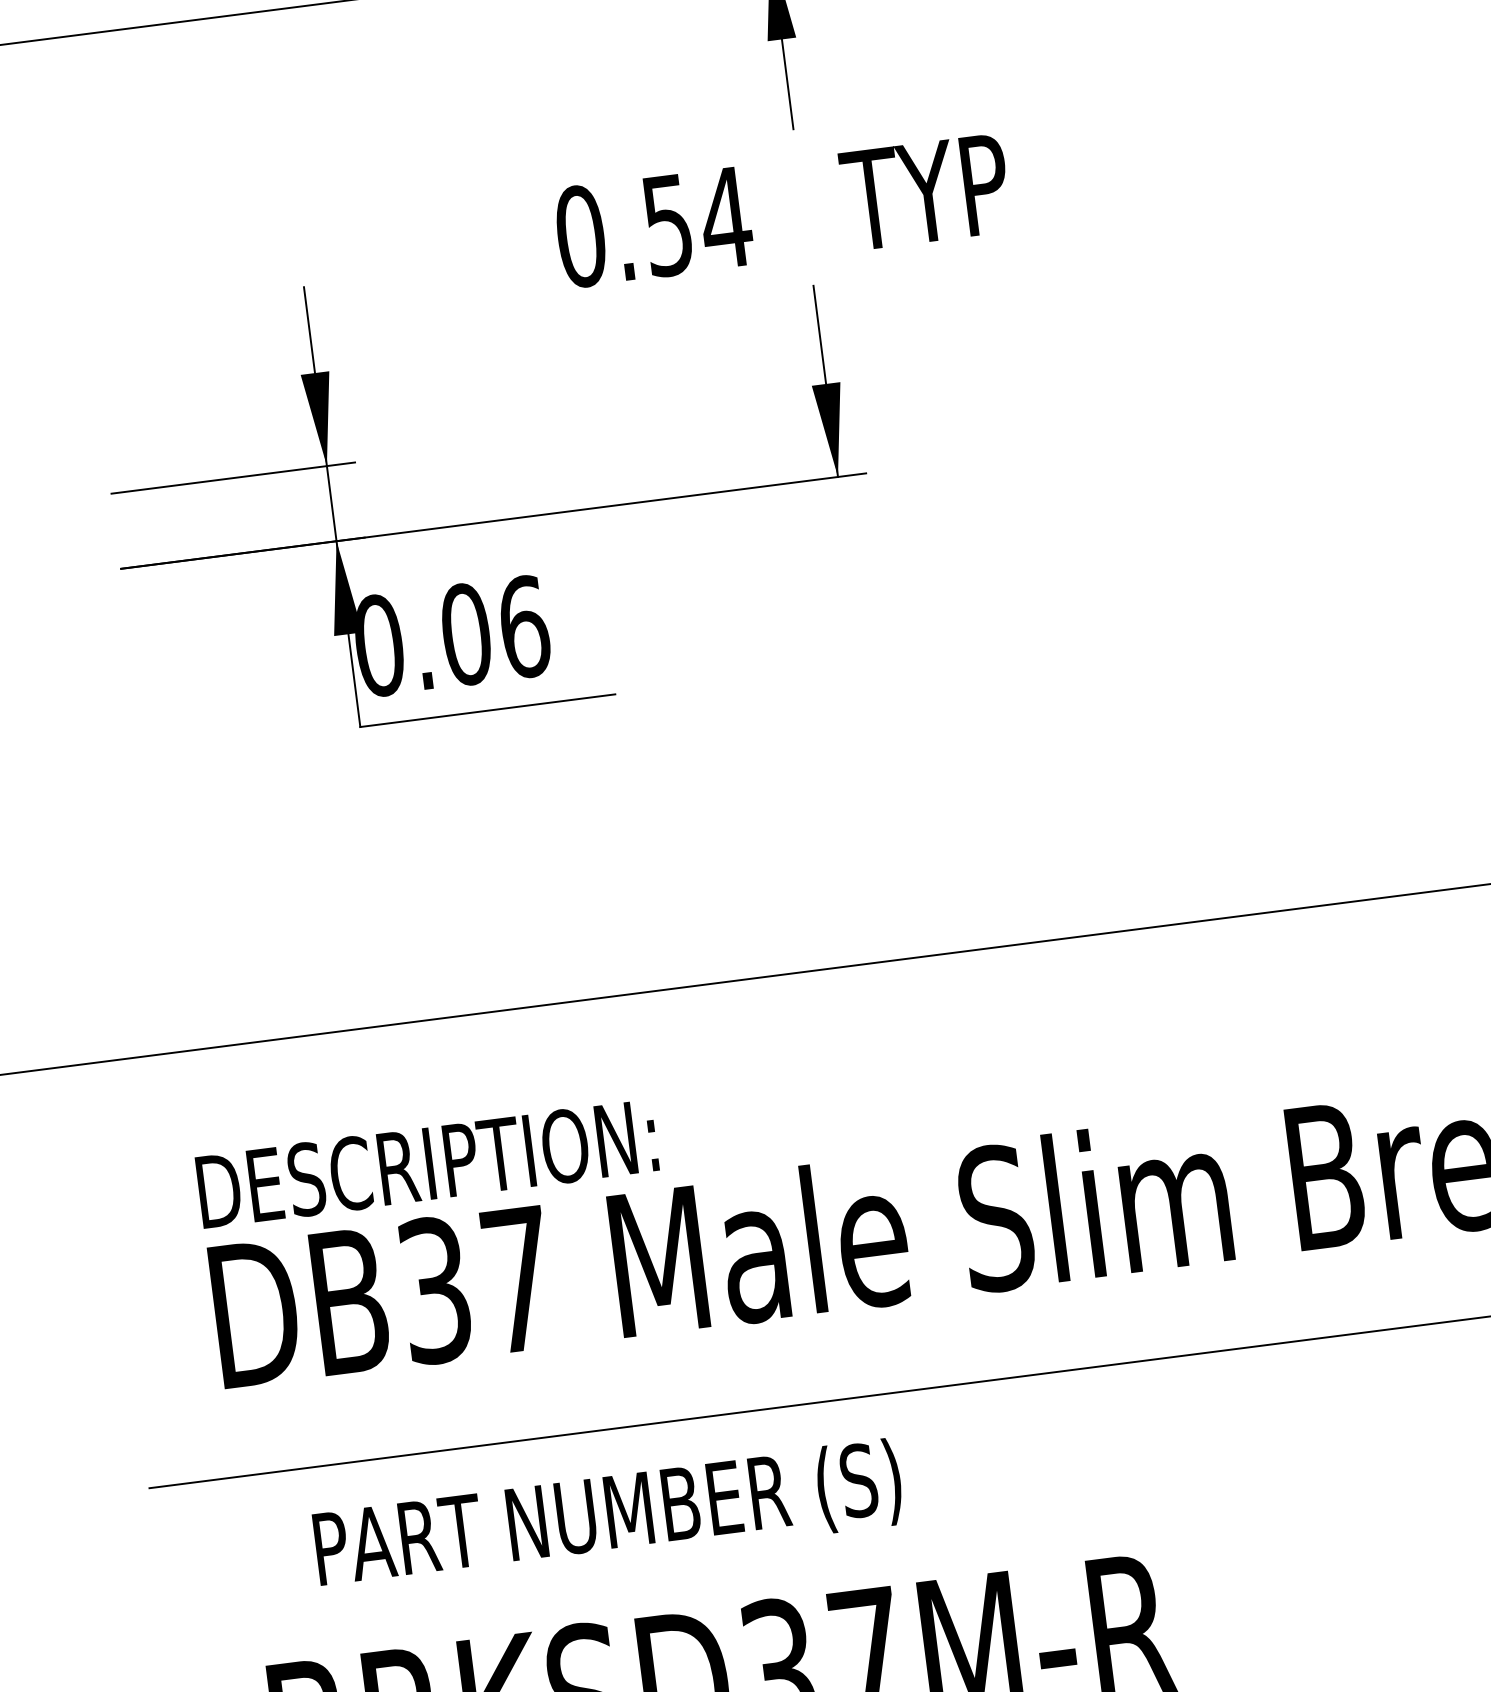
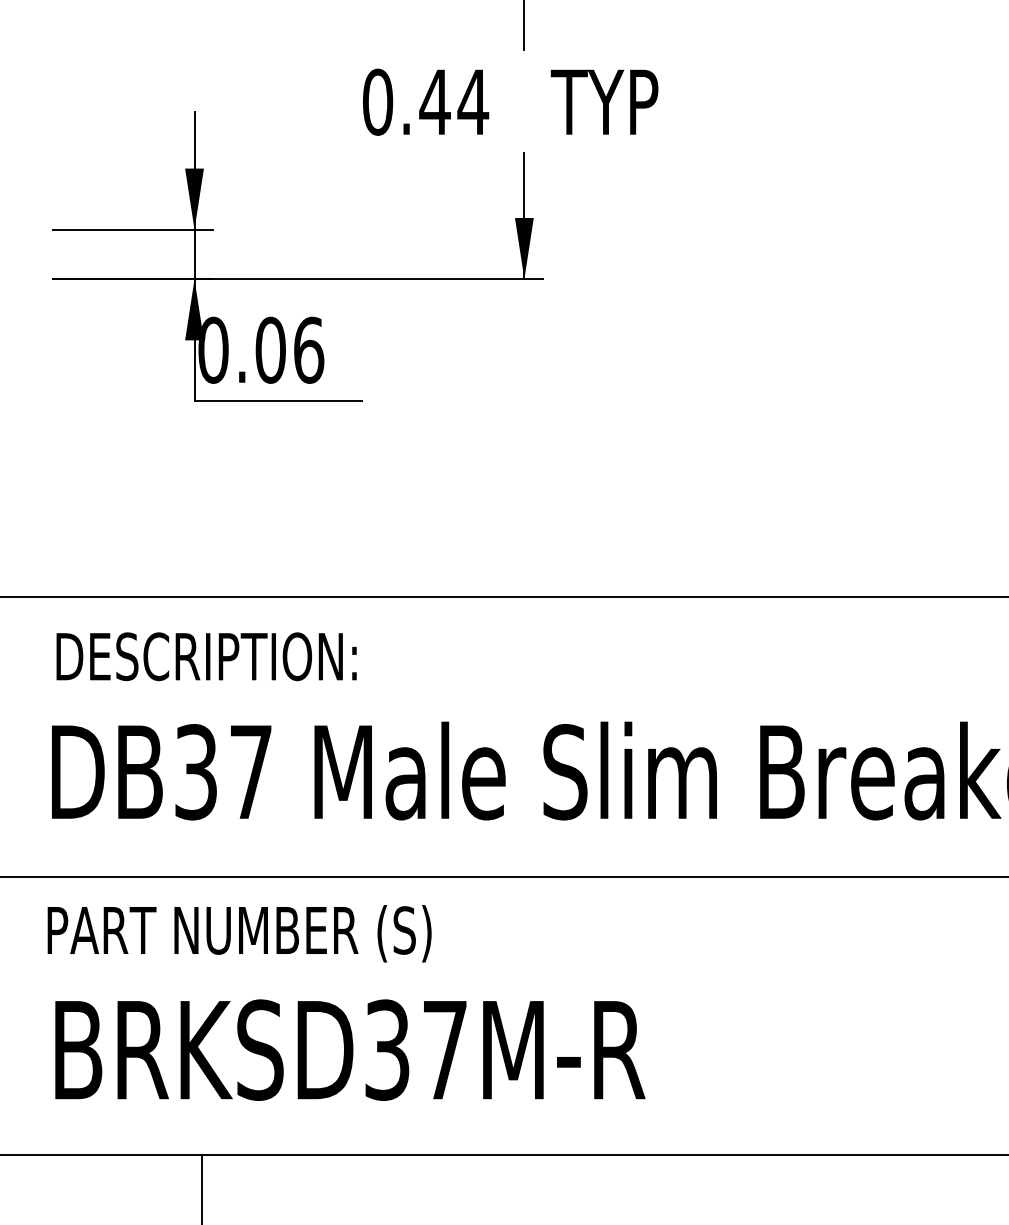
text: (666, 225) -> (434, 102), 0.54 -> 0.44
text: (427, 1163) -> (206, 656), moved
text: (608, 1517) -> (239, 933), moved

